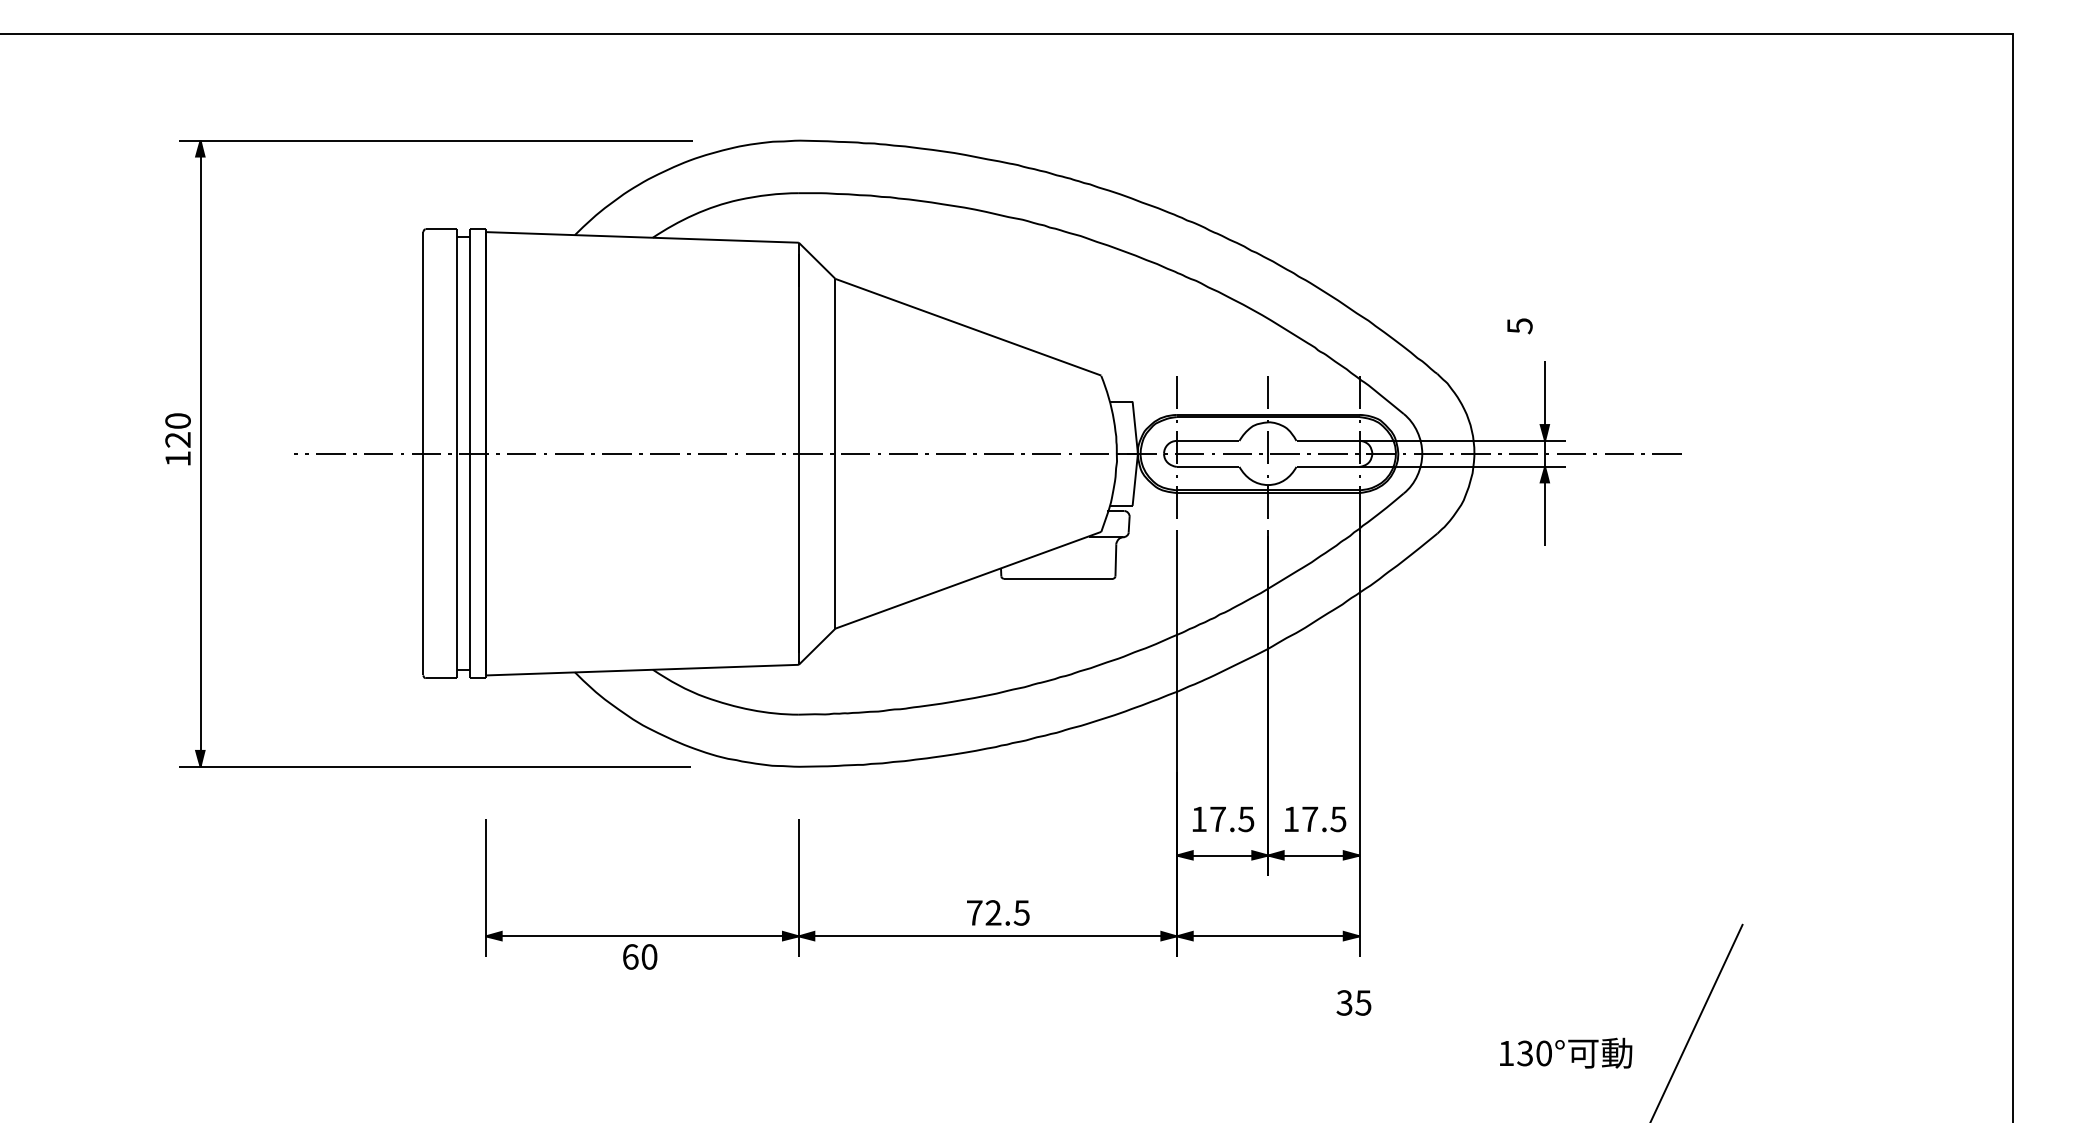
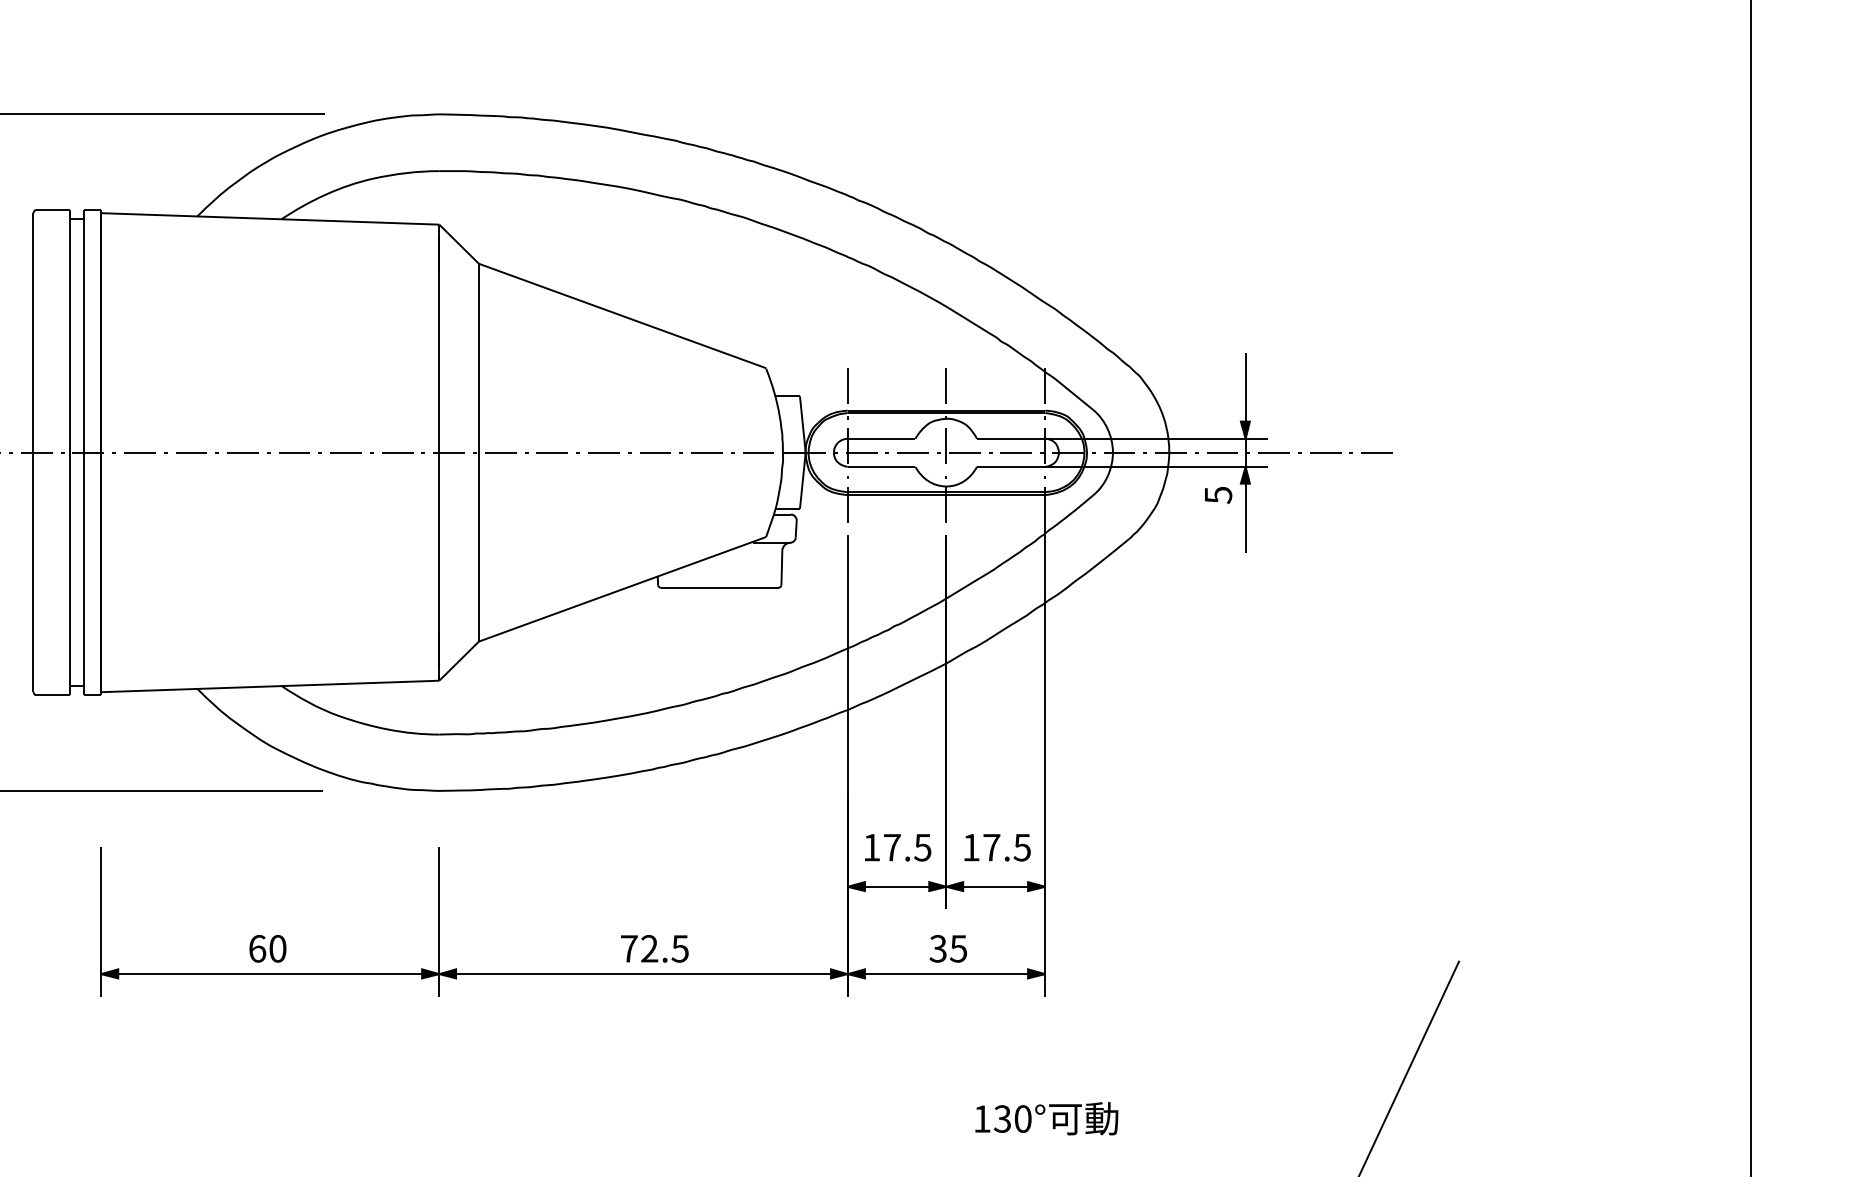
text: (1519, 326) -> (1217, 495), moved
text: (640, 956) -> (268, 948), moved
text: (1353, 1002) -> (947, 948), moved
text: (1566, 1052) -> (1047, 1117), moved

